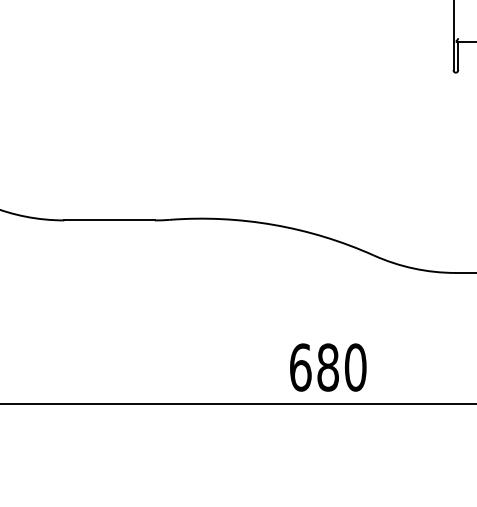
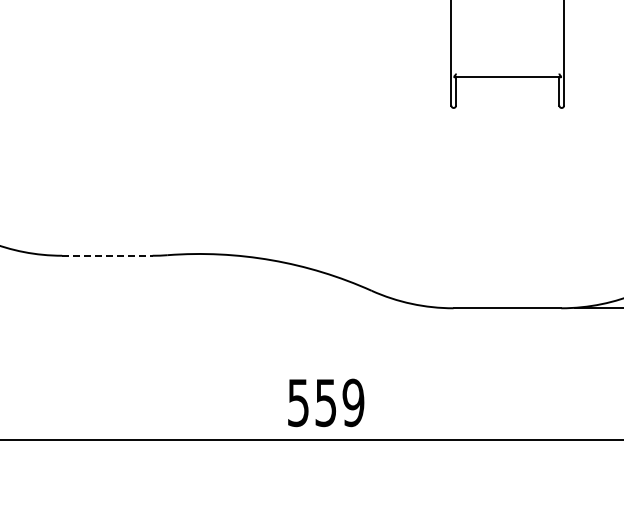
line: (109, 220) -> (107, 255), solid -> dashed
text: (327, 367) -> (325, 402), 680 -> 559

